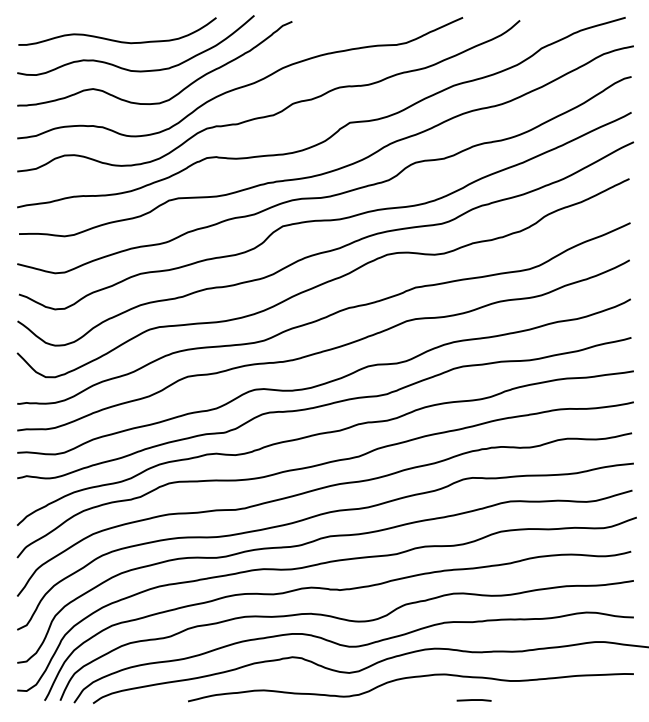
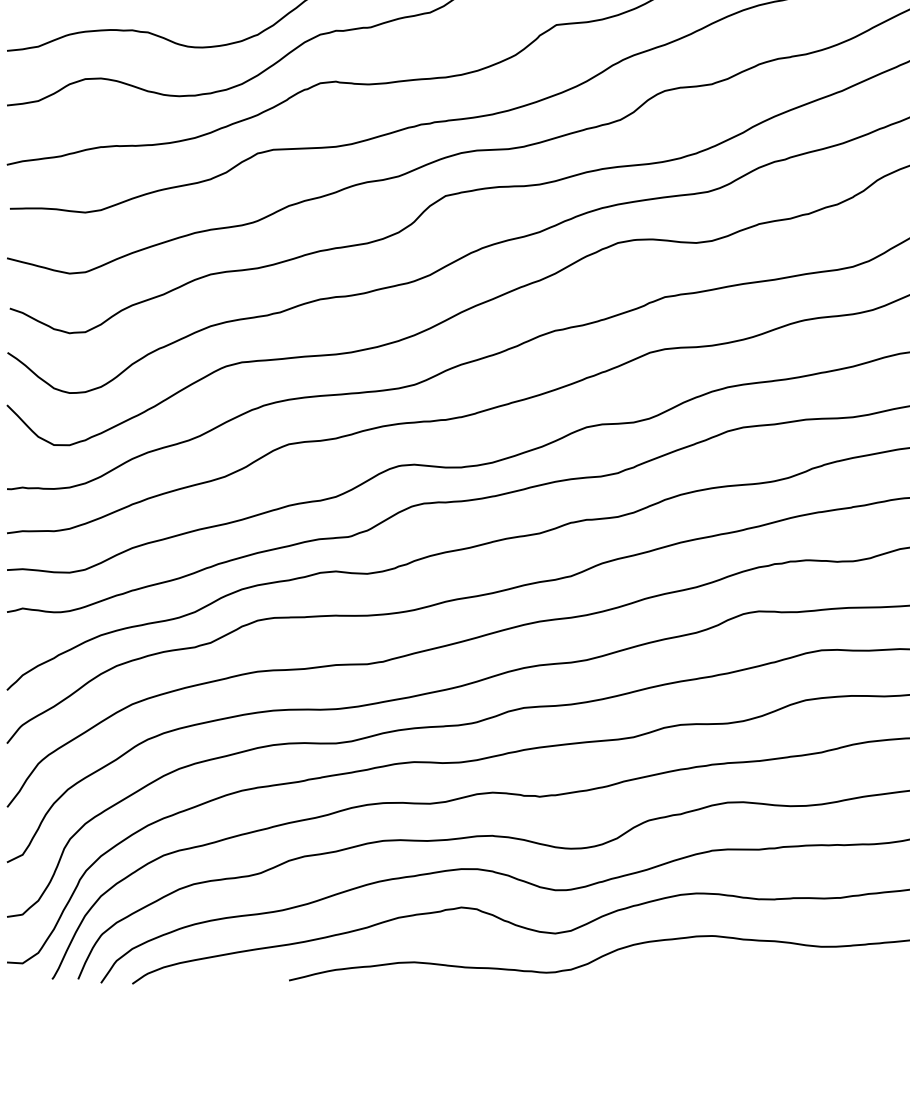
line: (473, 700) -> (760, 979), removed

